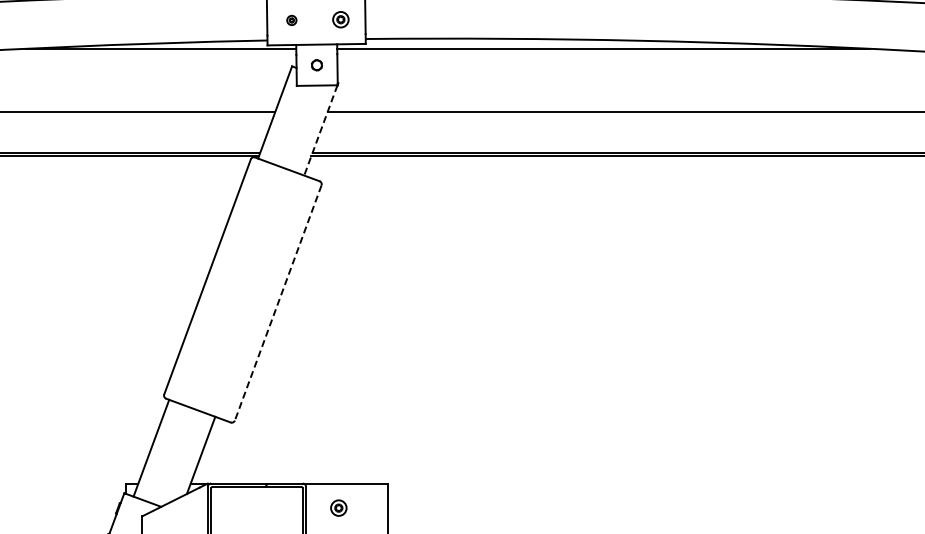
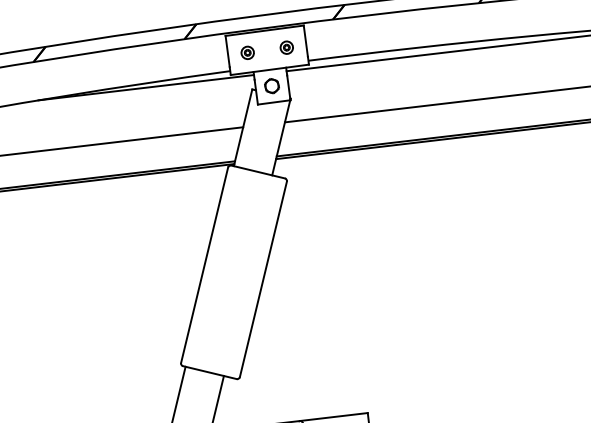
part: (291, 20) -> (247, 52), size x1.67
part: (316, 65) -> (271, 86), size x1.67
line: (320, 130) -> (280, 137), dashed -> solid
line: (278, 303) -> (263, 279), dashed -> solid

